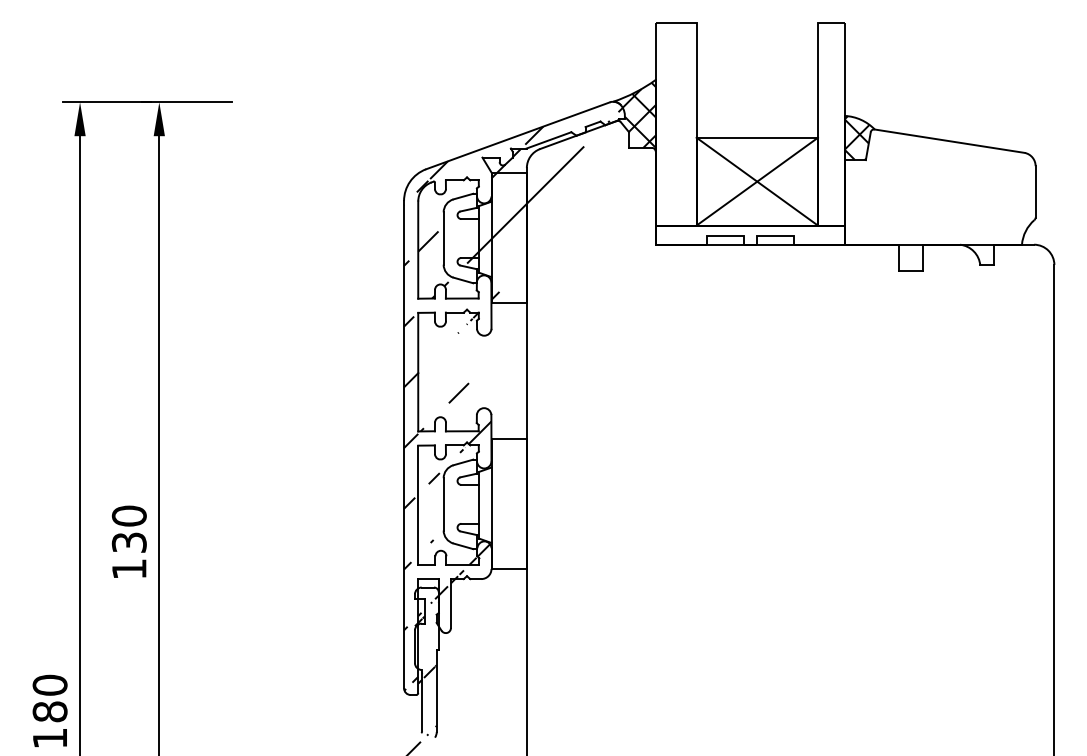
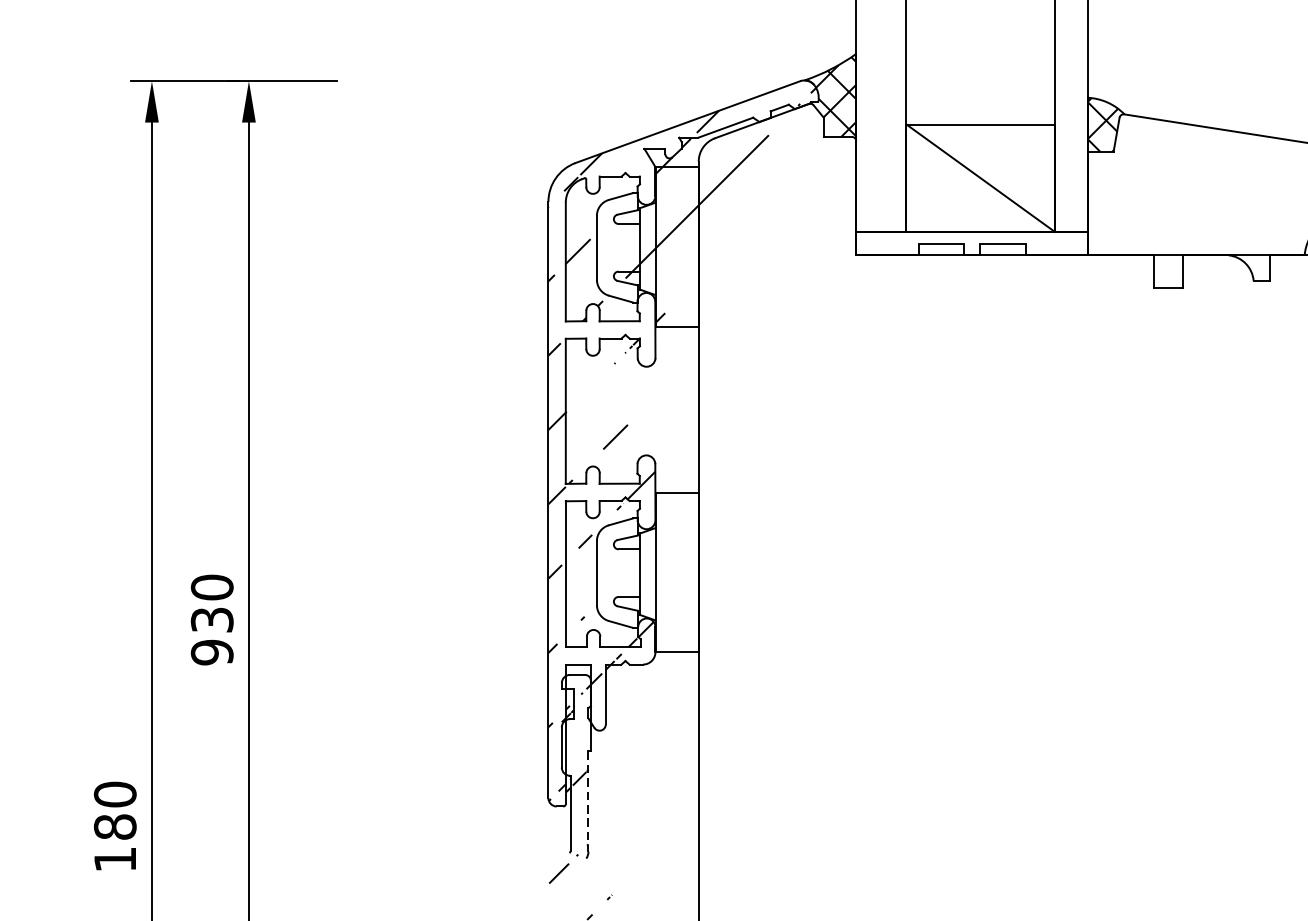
line: (756, 181) -> (979, 178), removed
text: (128, 568) -> (211, 651), 130 -> 930
line: (436, 691) -> (588, 802), solid -> dashed

